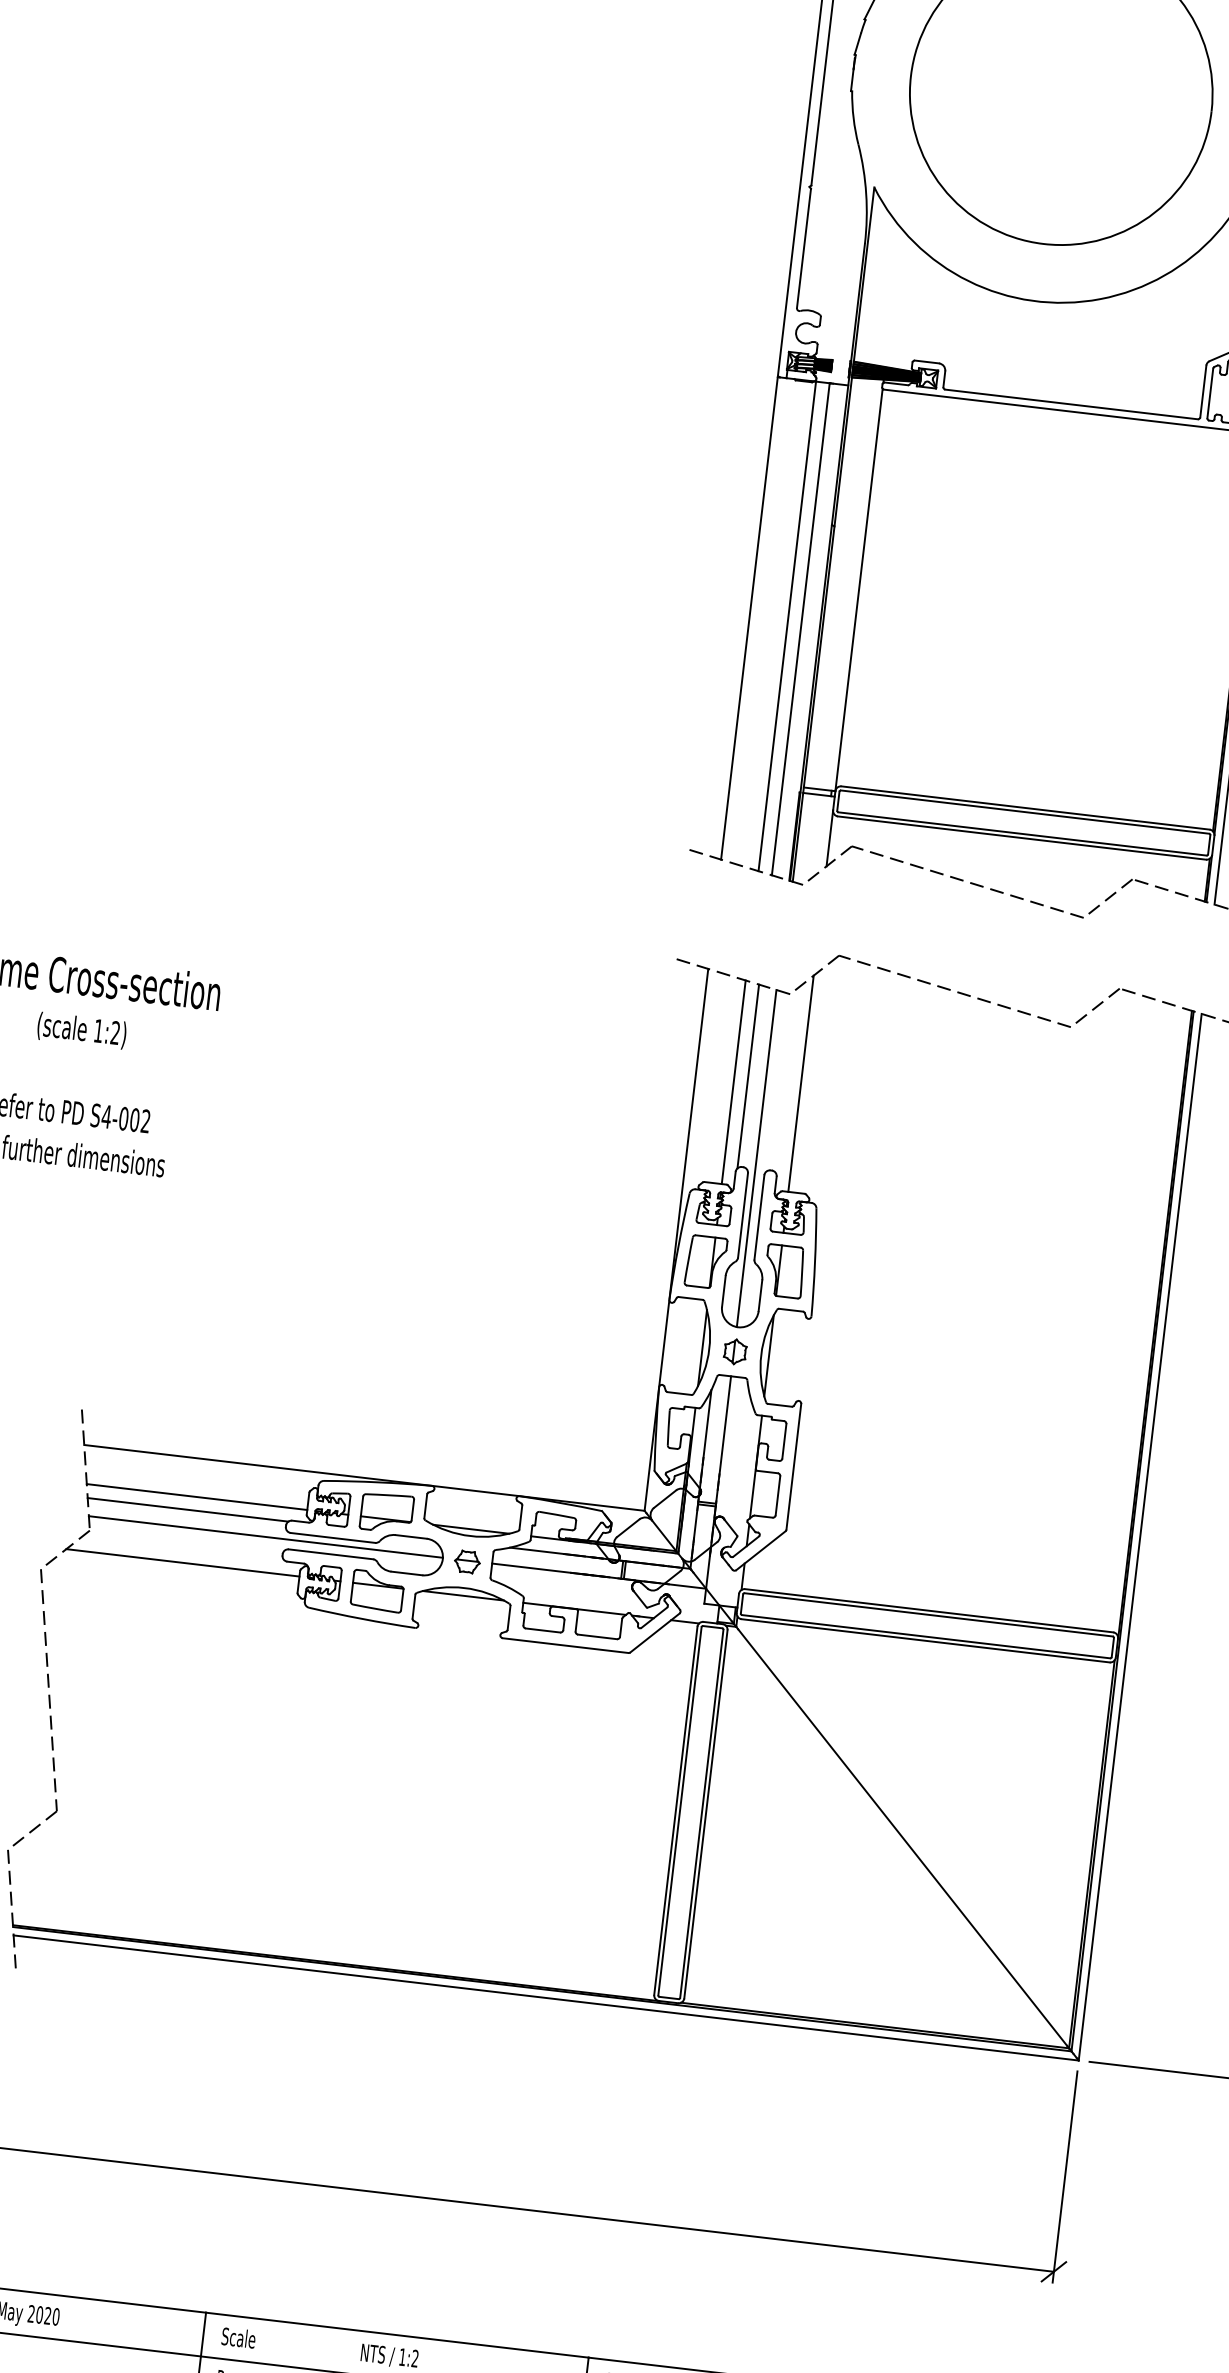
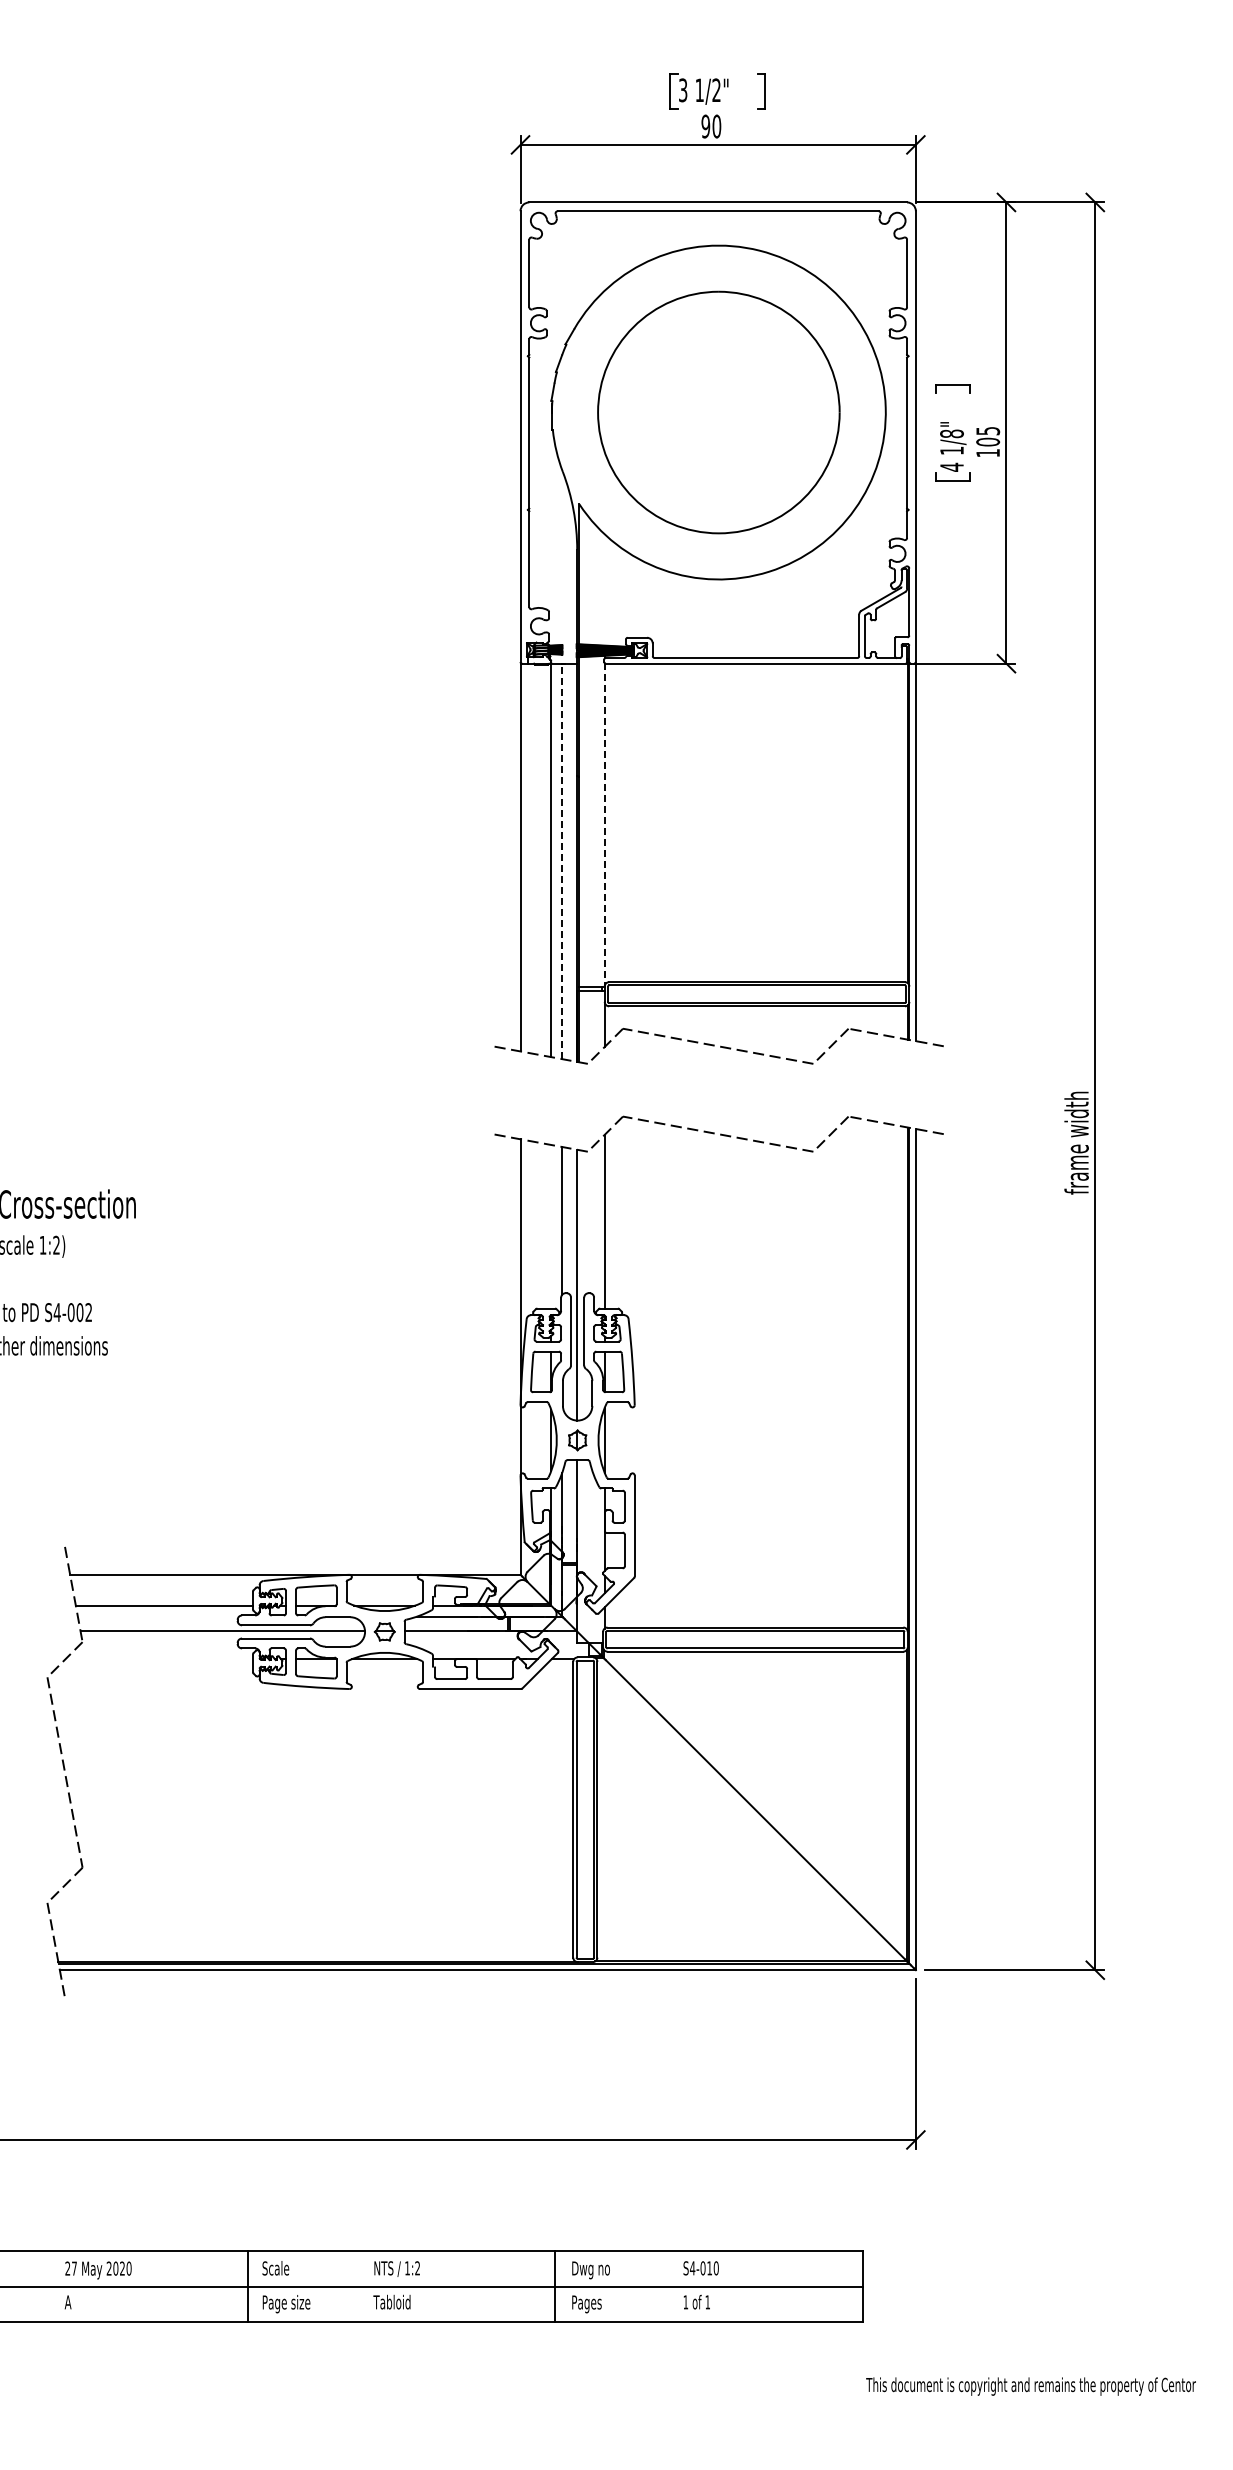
line: (858, 589) -> (604, 824), solid -> dashed
line: (801, 629) -> (562, 861), solid -> dashed
line: (734, 1081) -> (551, 1226), removed
line: (188, 1509) -> (158, 1616), removed
line: (183, 1563) -> (159, 1659), removed

